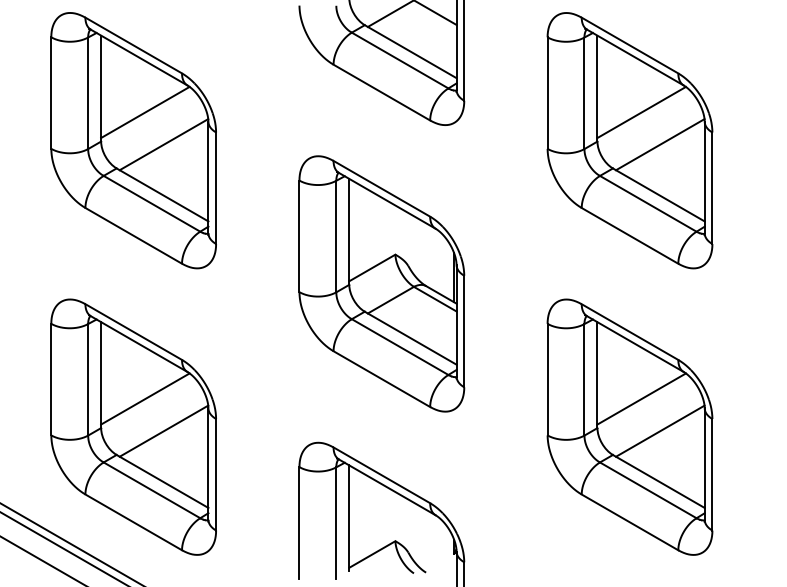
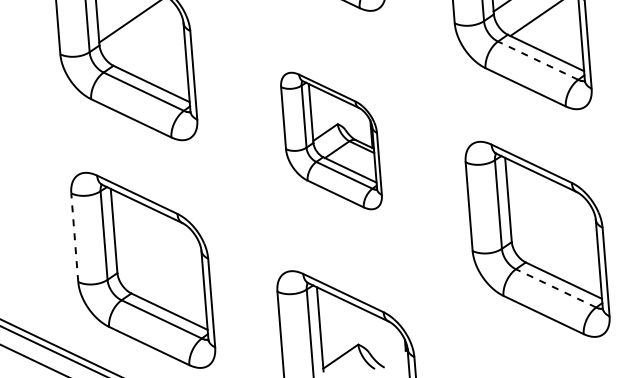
line: (163, 144) -> (149, 43), removed
line: (648, 203) -> (538, 60), solid -> dashed
part: (381, 283) -> (331, 140), size x0.7
line: (51, 379) -> (74, 237), solid -> dashed
line: (145, 398) -> (150, 246), removed
line: (641, 398) -> (544, 215), removed
line: (163, 430) -> (167, 271), removed
line: (660, 430) -> (562, 240), removed
line: (648, 490) -> (556, 288), solid -> dashed

